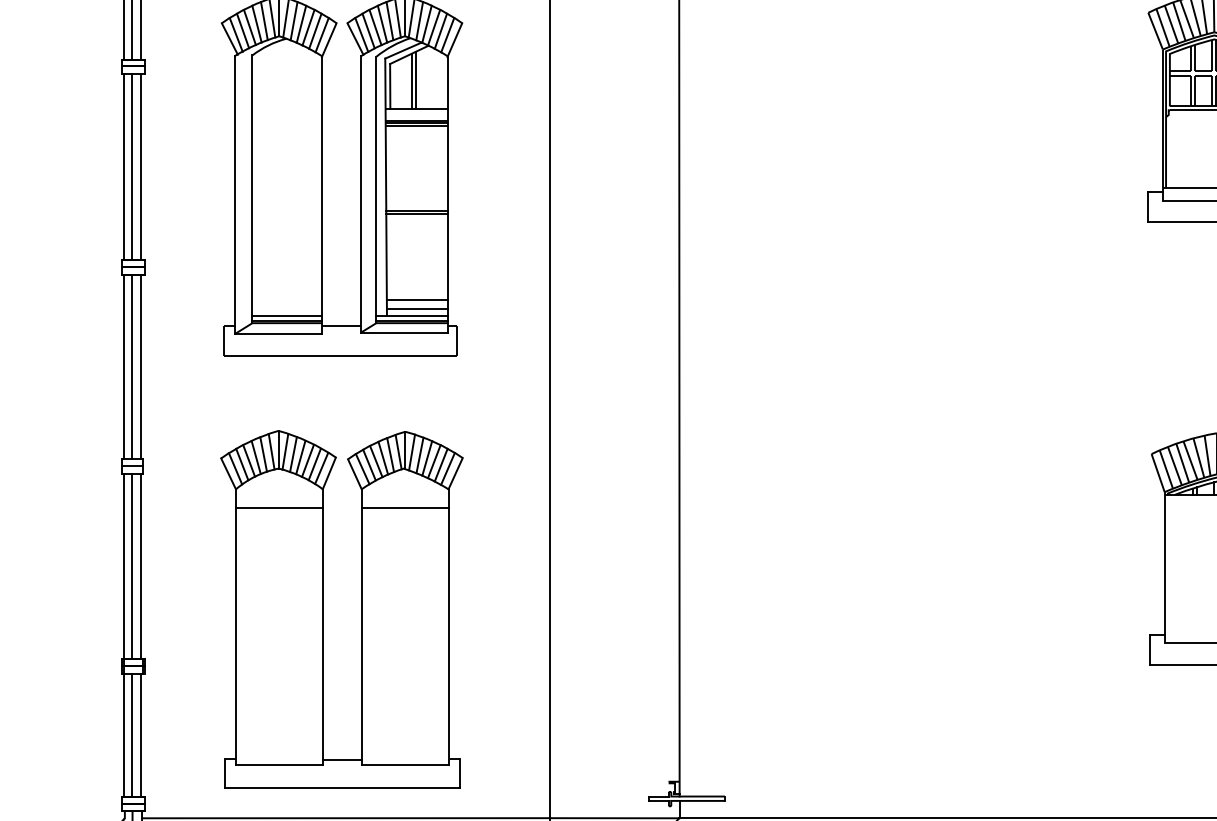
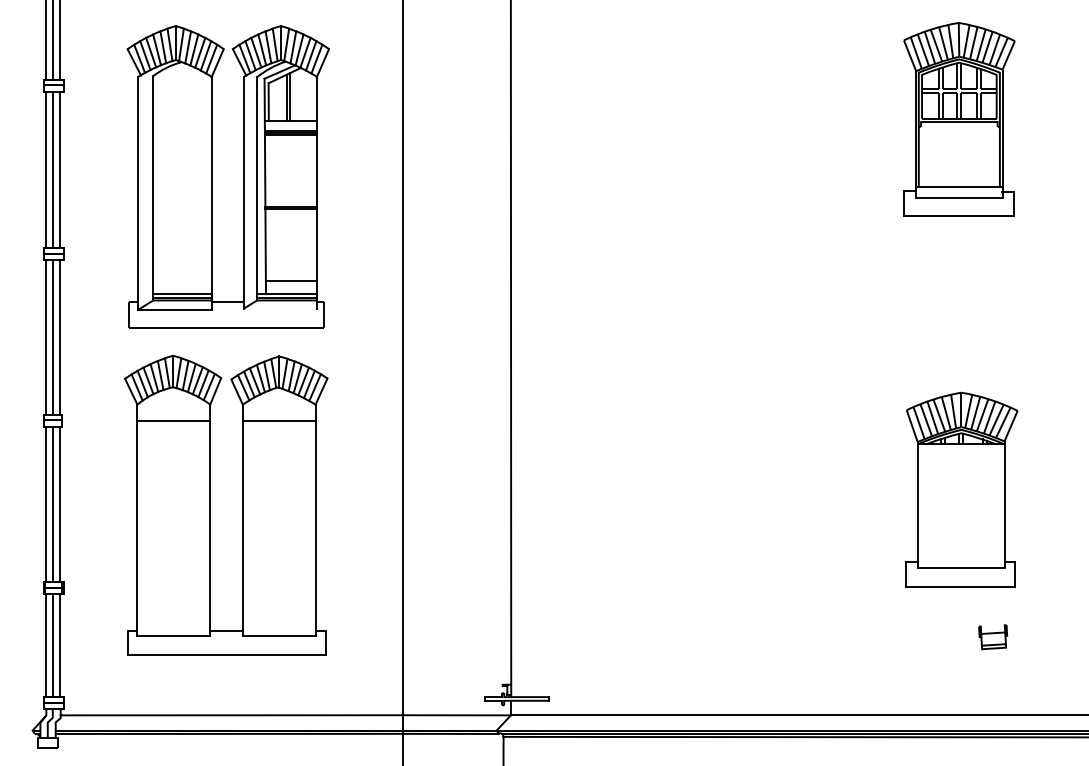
line: (416, 308) -> (290, 288), removed
line: (404, 332) -> (280, 308), removed
part: (323, 609) -> (210, 505), moved

